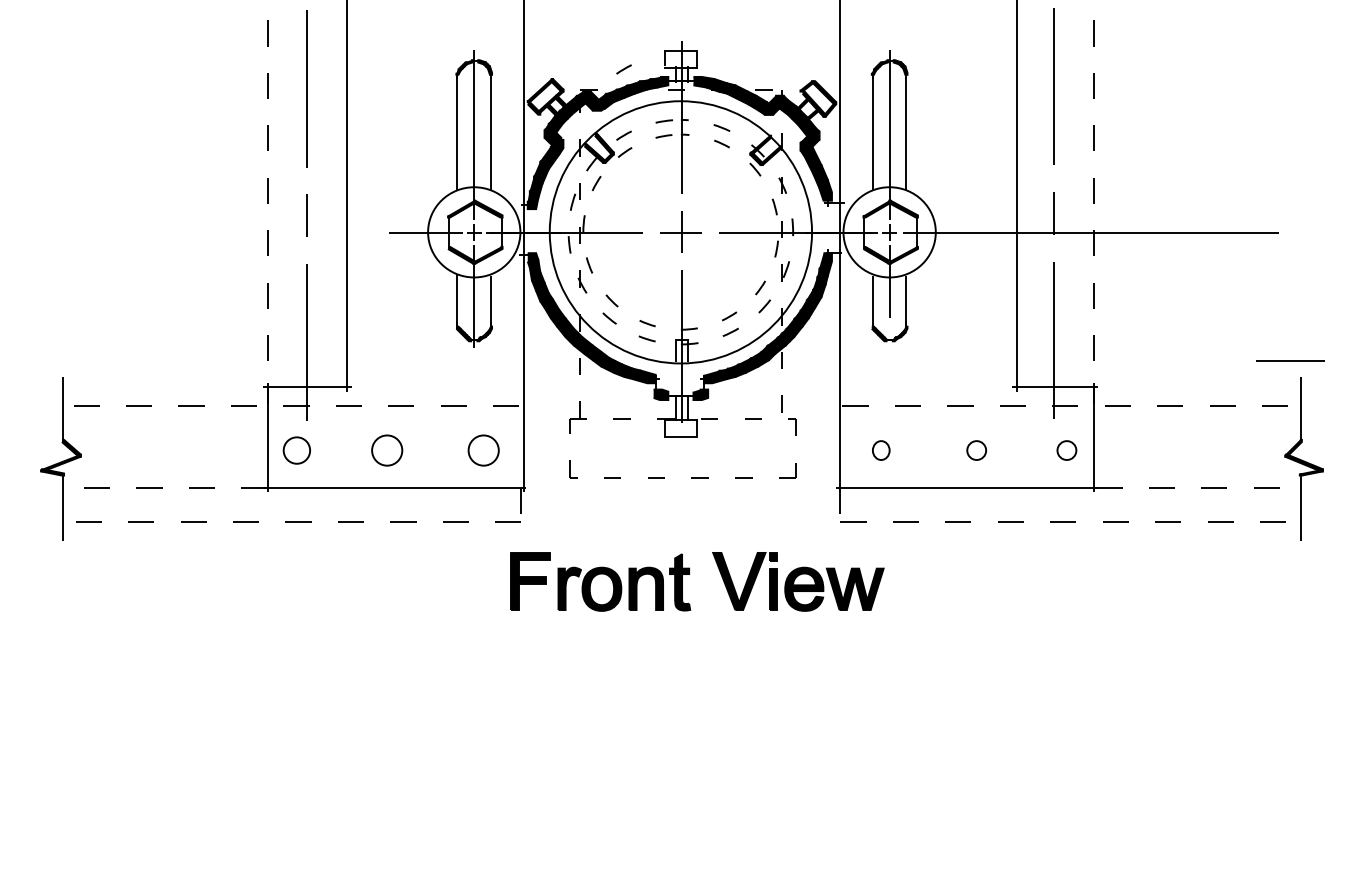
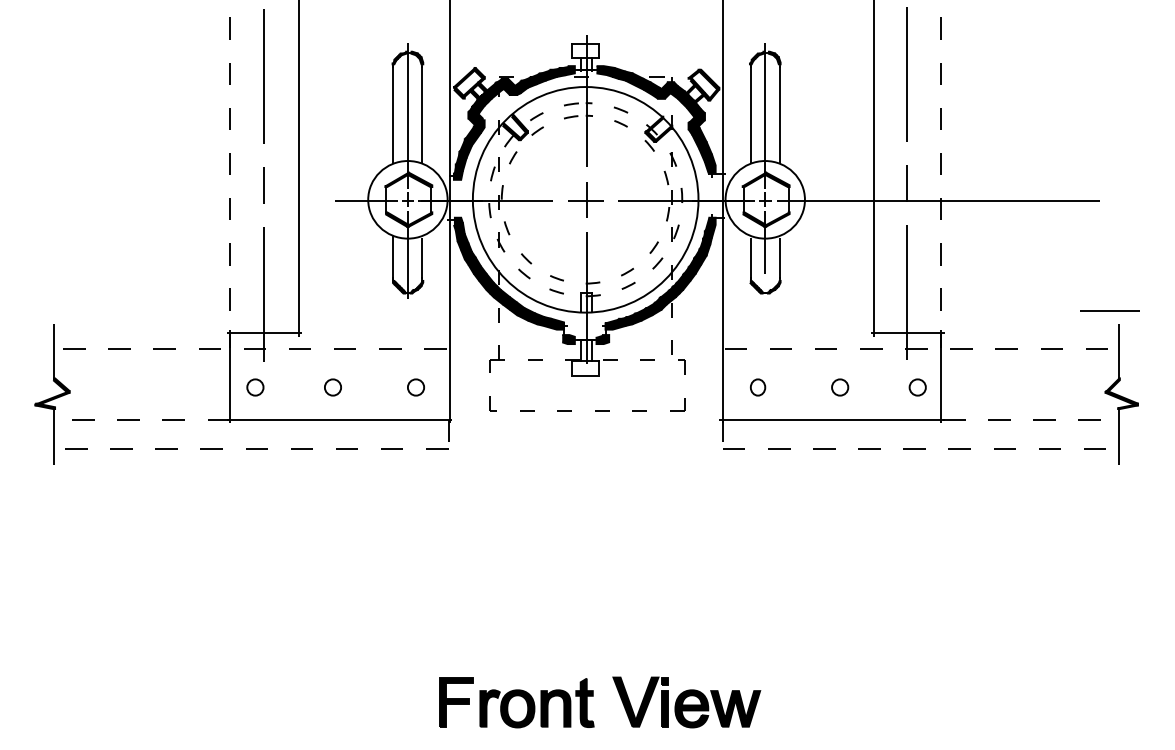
line: (623, 69) -> (536, 59), removed
part: (297, 450) -> (255, 387), size x0.71
part: (386, 450) -> (332, 387), size x0.62
part: (483, 450) -> (415, 387), size x0.62
part: (689, 574) -> (593, 696), moved

